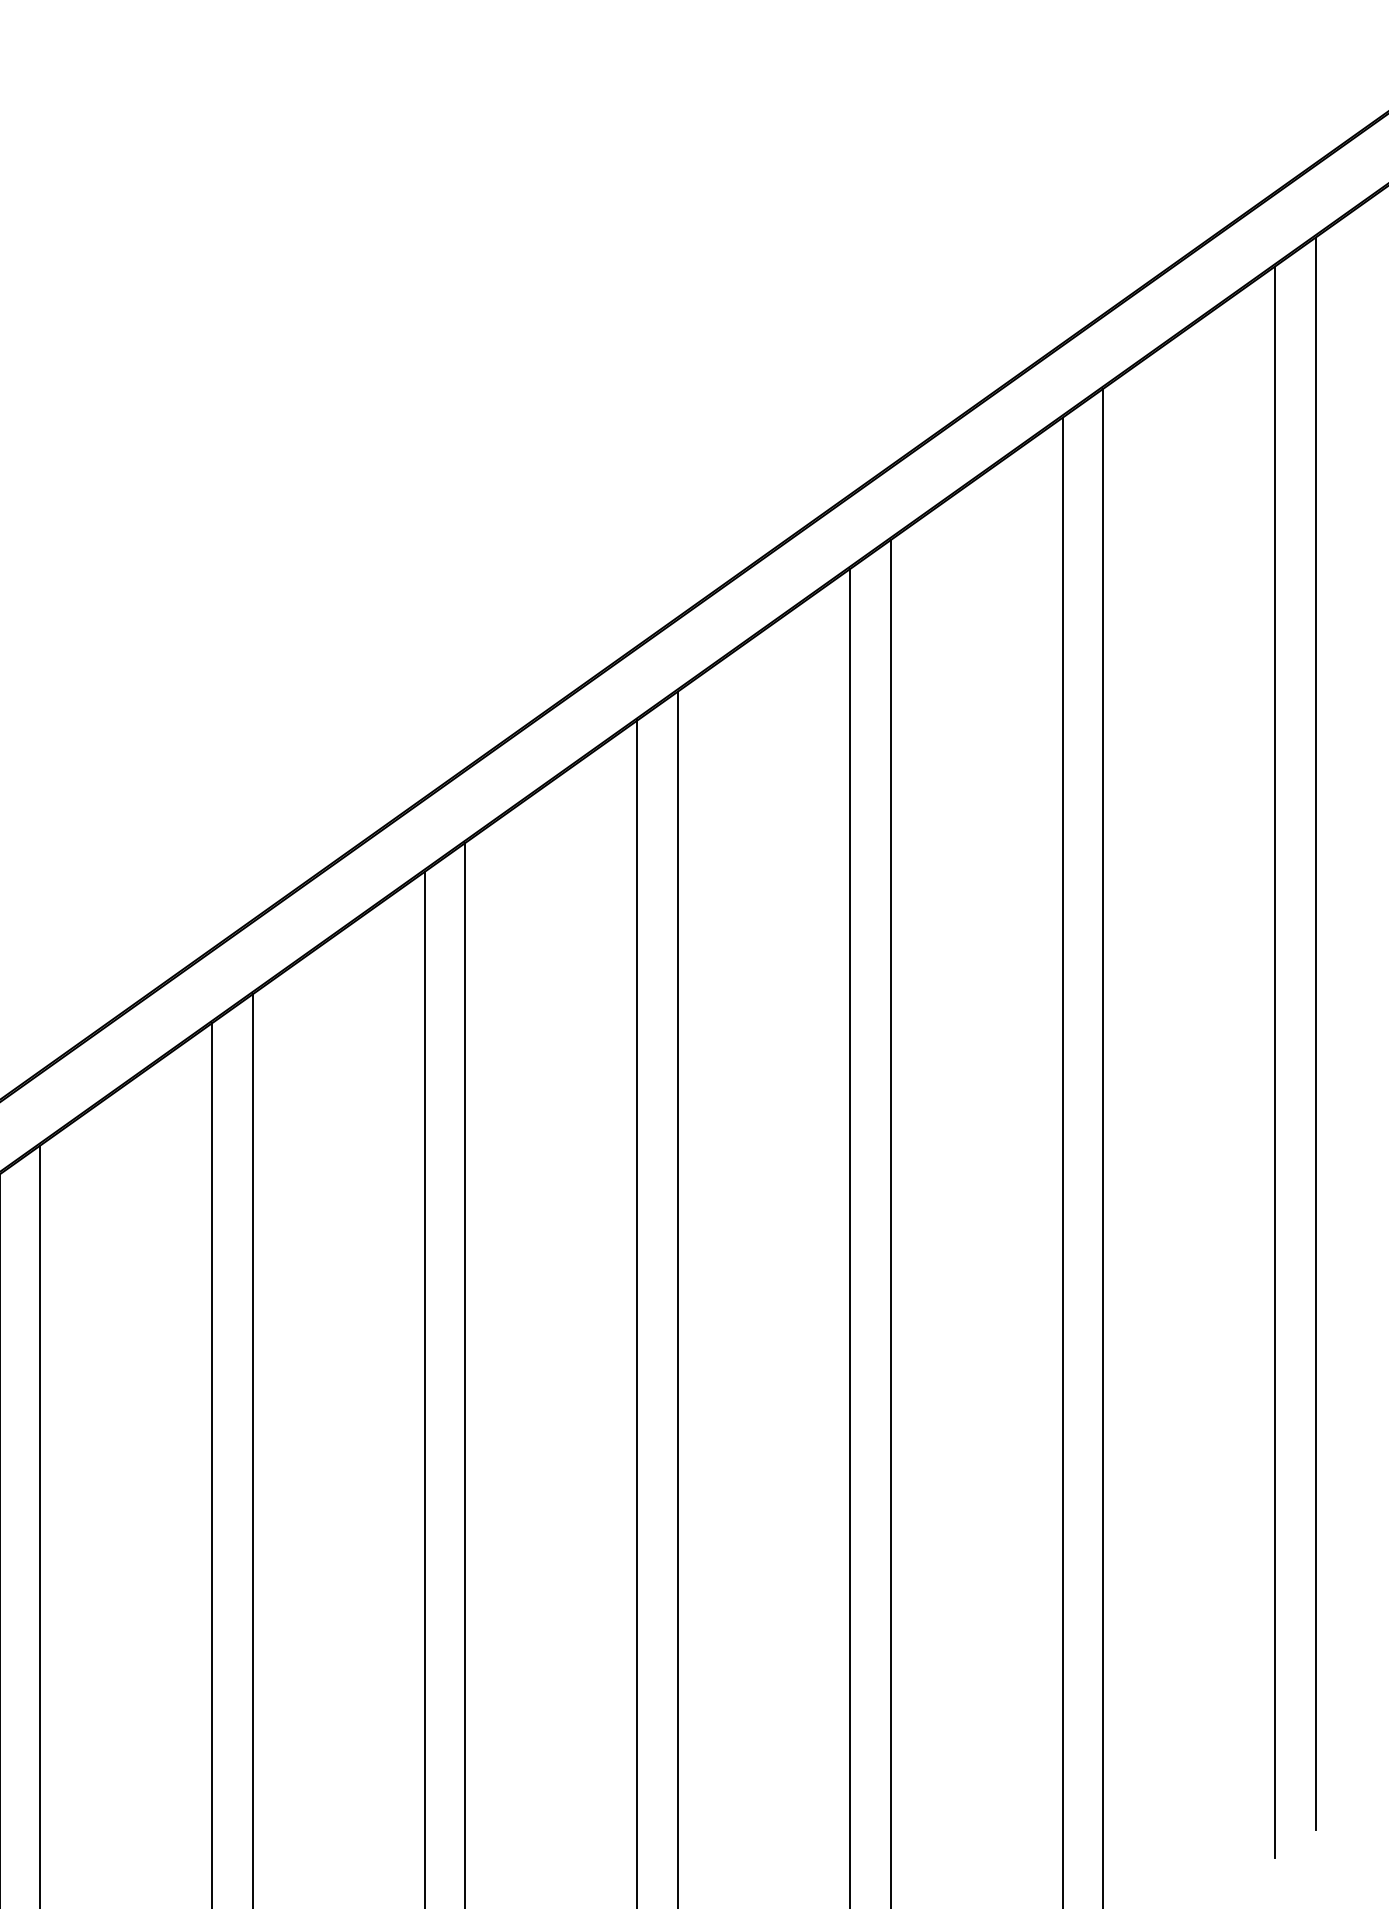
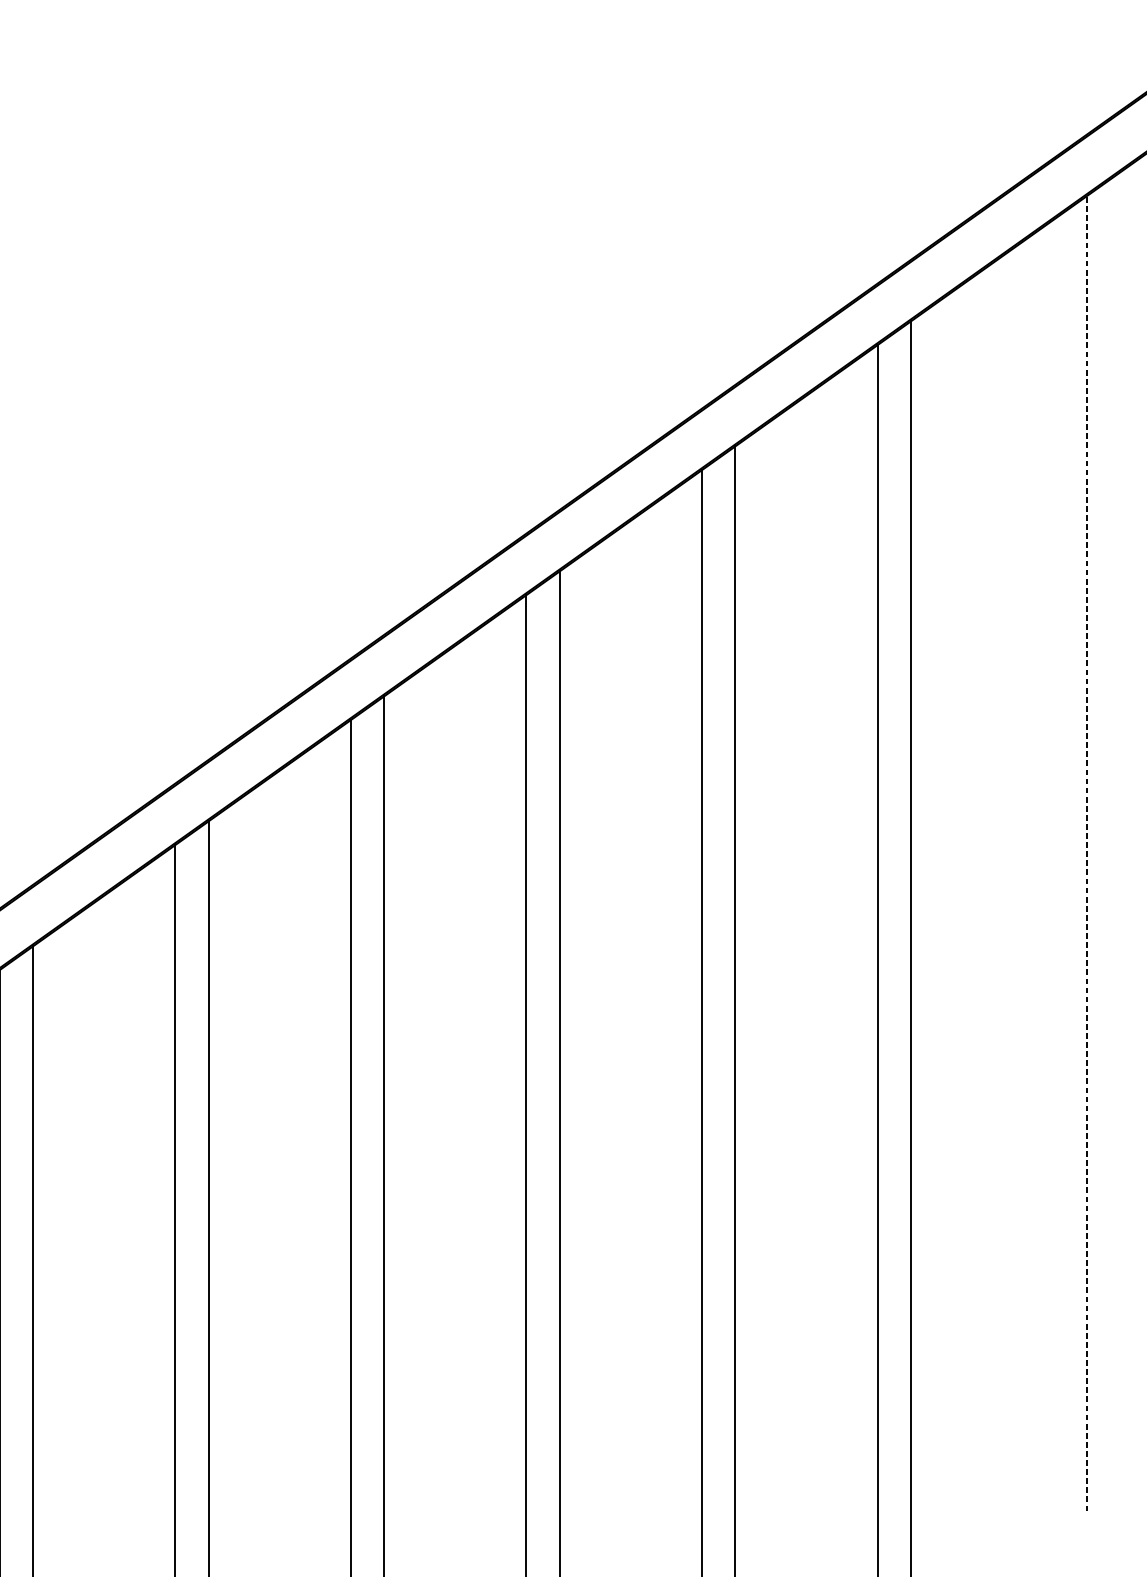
line: (1315, 1033) -> (1086, 853), solid -> dashed
line: (1275, 1062) -> (1053, 877), removed

